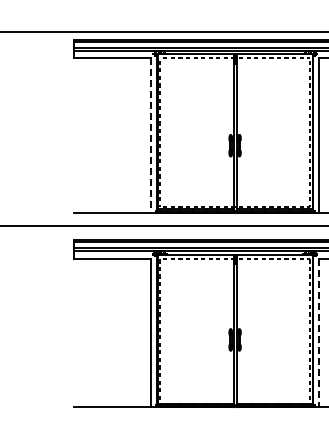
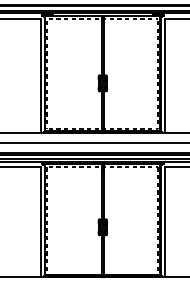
line: (151, 136) -> (40, 76), dashed -> solid
line: (319, 333) -> (165, 222), dashed -> solid

